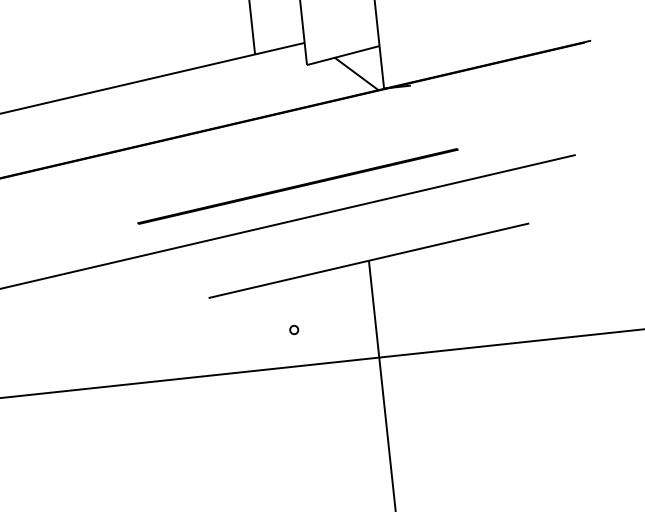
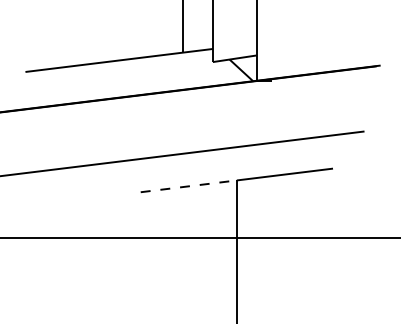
line: (297, 186) -> (199, 132), removed
line: (289, 279) -> (189, 186), solid -> dashed
part: (293, 330) -> (188, 216), removed

